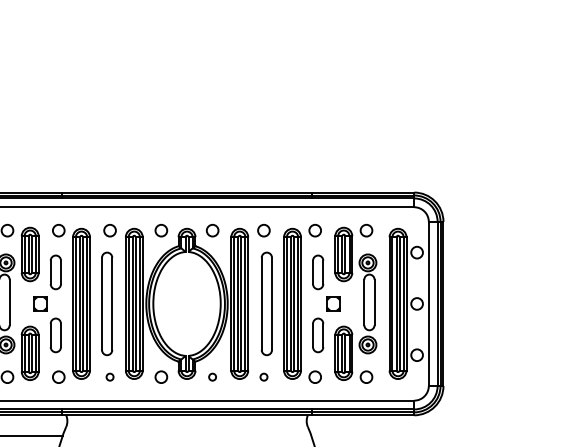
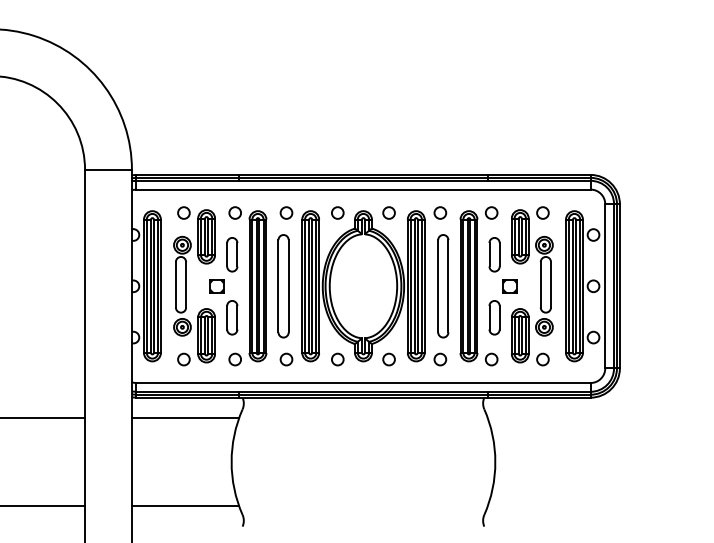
circle: (110, 377) -> (286, 359), size x1.67
circle: (212, 377) -> (388, 359), size x1.67
circle: (264, 377) -> (440, 359), size x1.67

